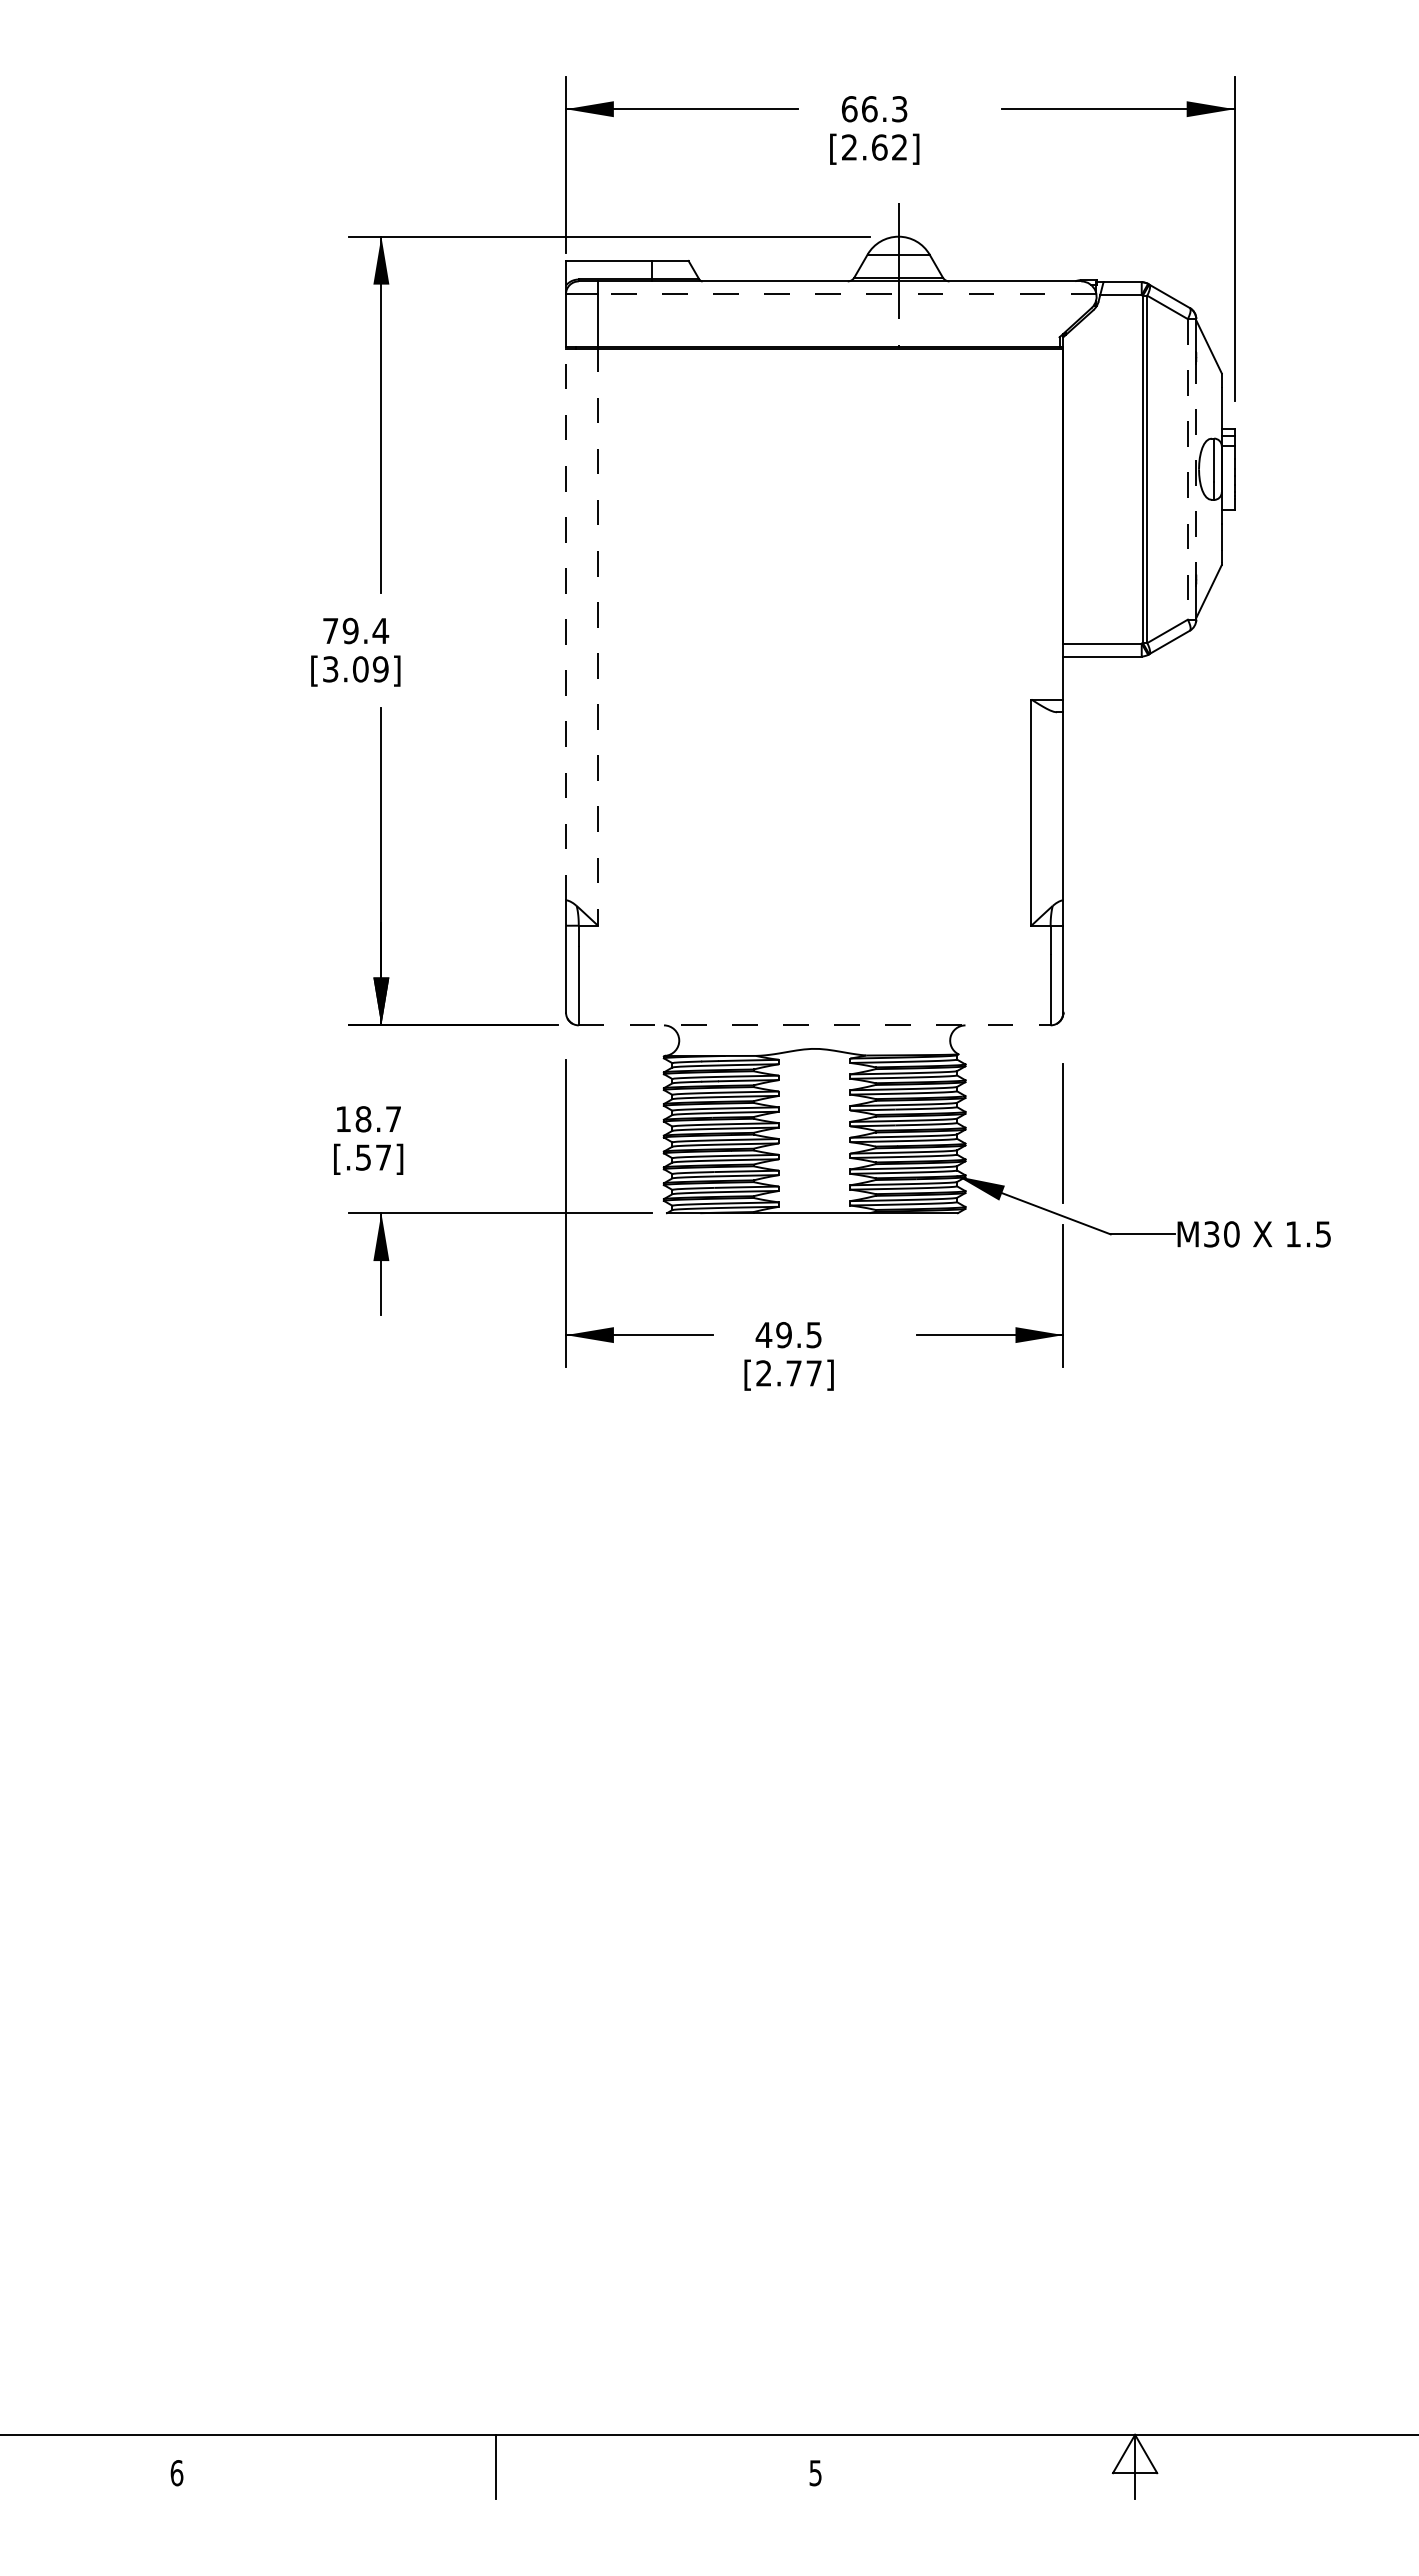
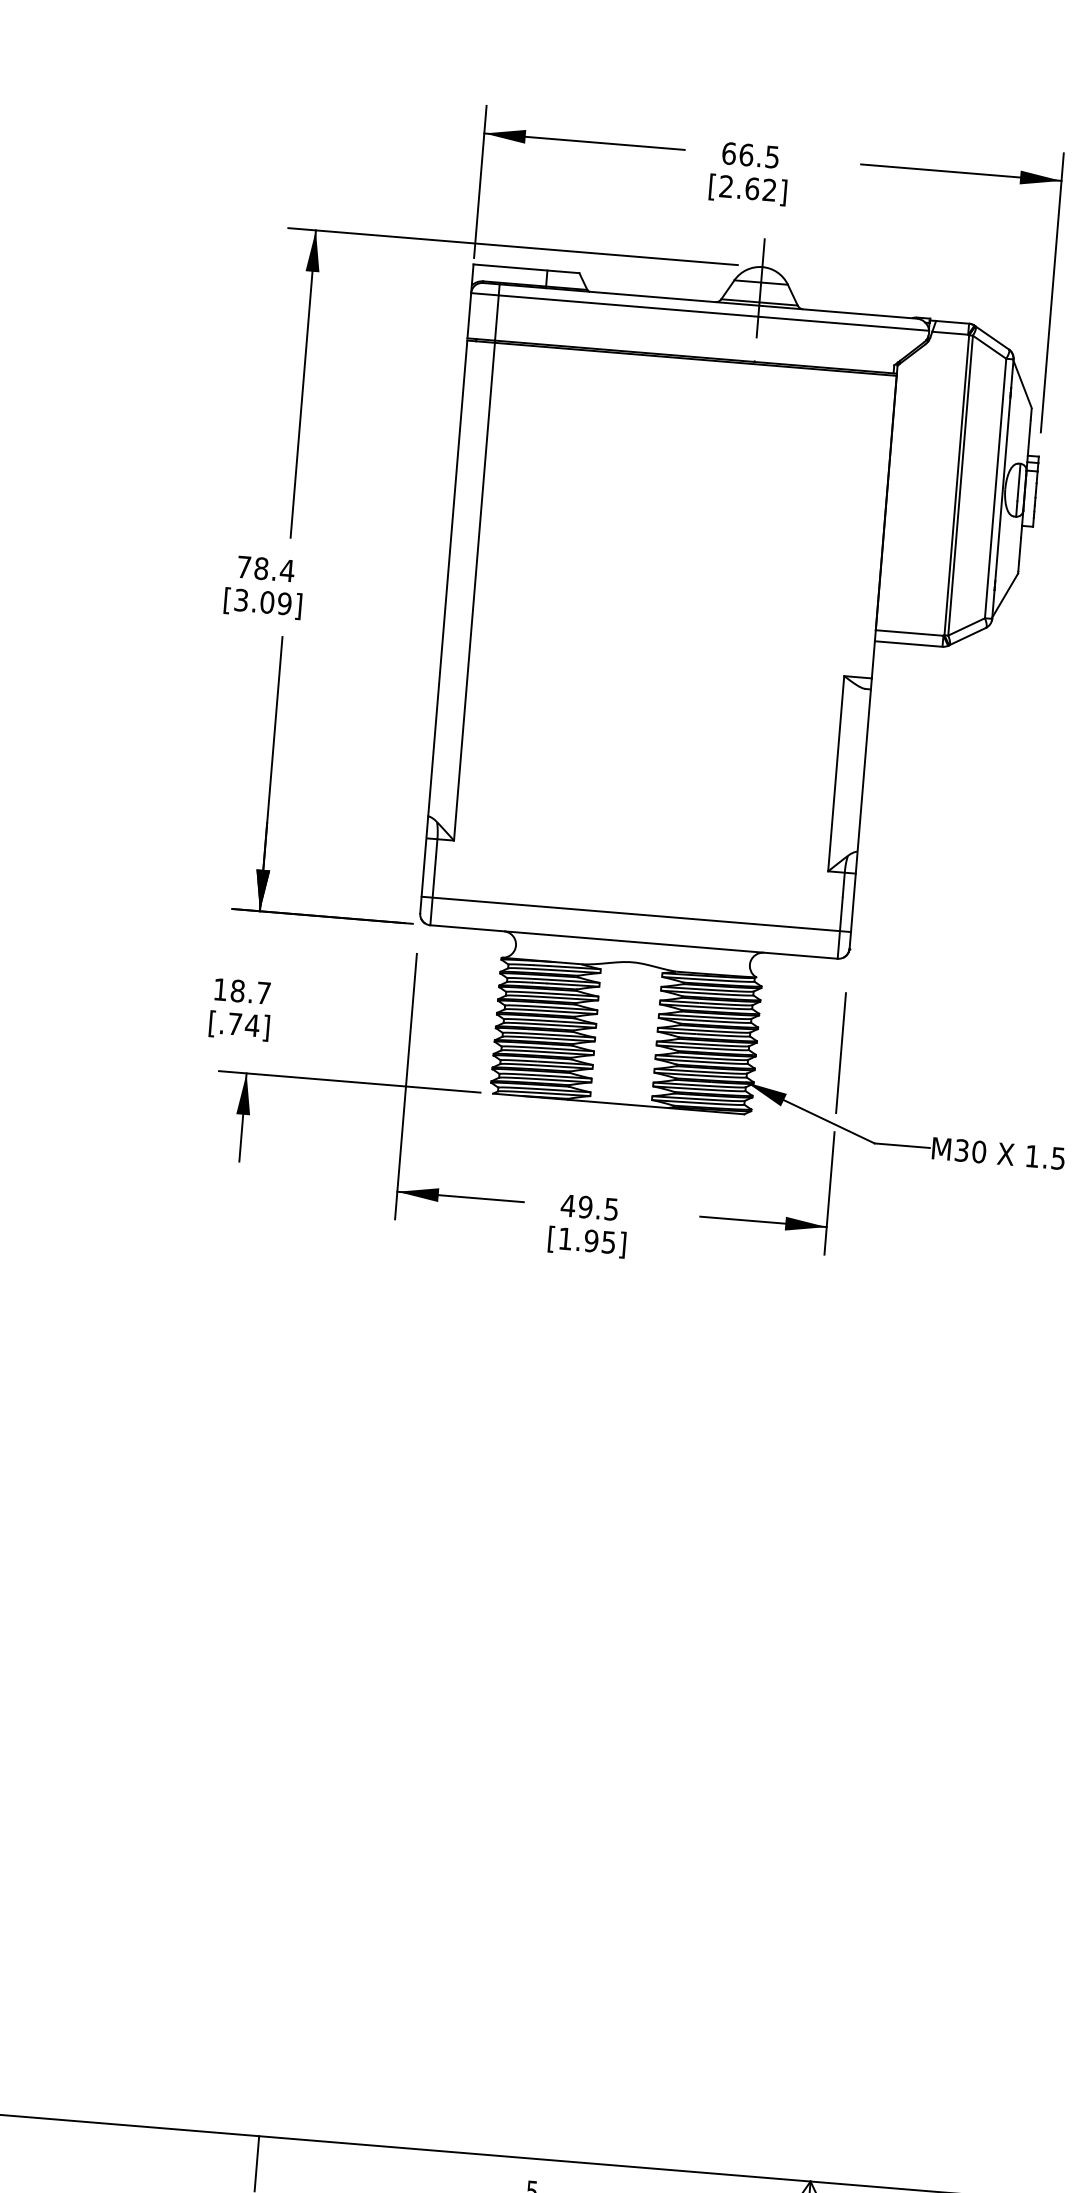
text: (899, 108) -> (772, 156), 66.3 -> 66.5
line: (846, 294) -> (713, 313), dashed -> solid
line: (1187, 469) -> (995, 488), dashed -> solid
line: (1196, 472) -> (1002, 491), dashed -> solid
line: (566, 624) -> (448, 578), dashed -> solid
text: (350, 631) -> (261, 569), 79.4 -> 78.4
line: (598, 636) -> (474, 590), dashed -> solid
line: (814, 993) -> (636, 914), added
line: (814, 1025) -> (633, 942), dashed -> solid
text: (373, 1157) -> (243, 1024), [.57] -> [.74]
text: (788, 1373) -> (586, 1240), [2.77] -> [1.95]

